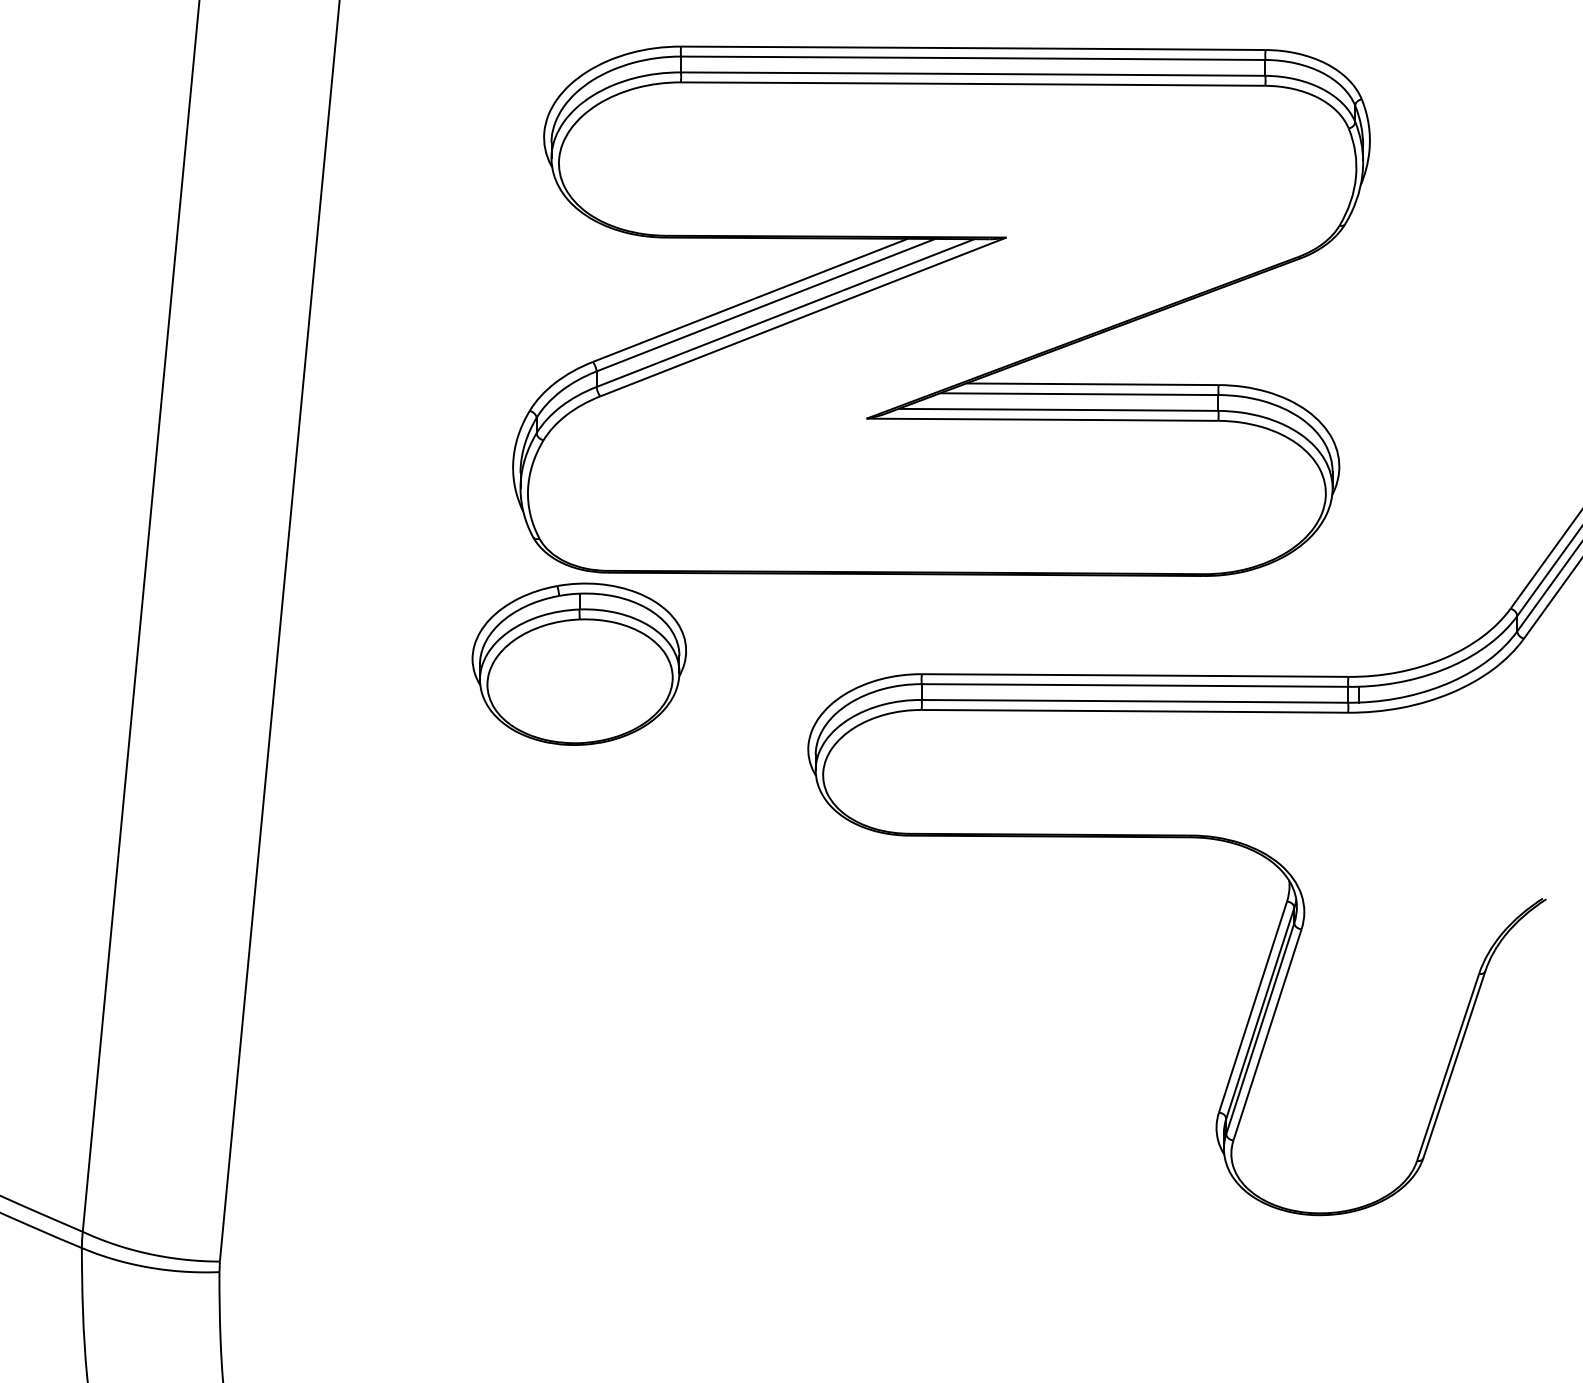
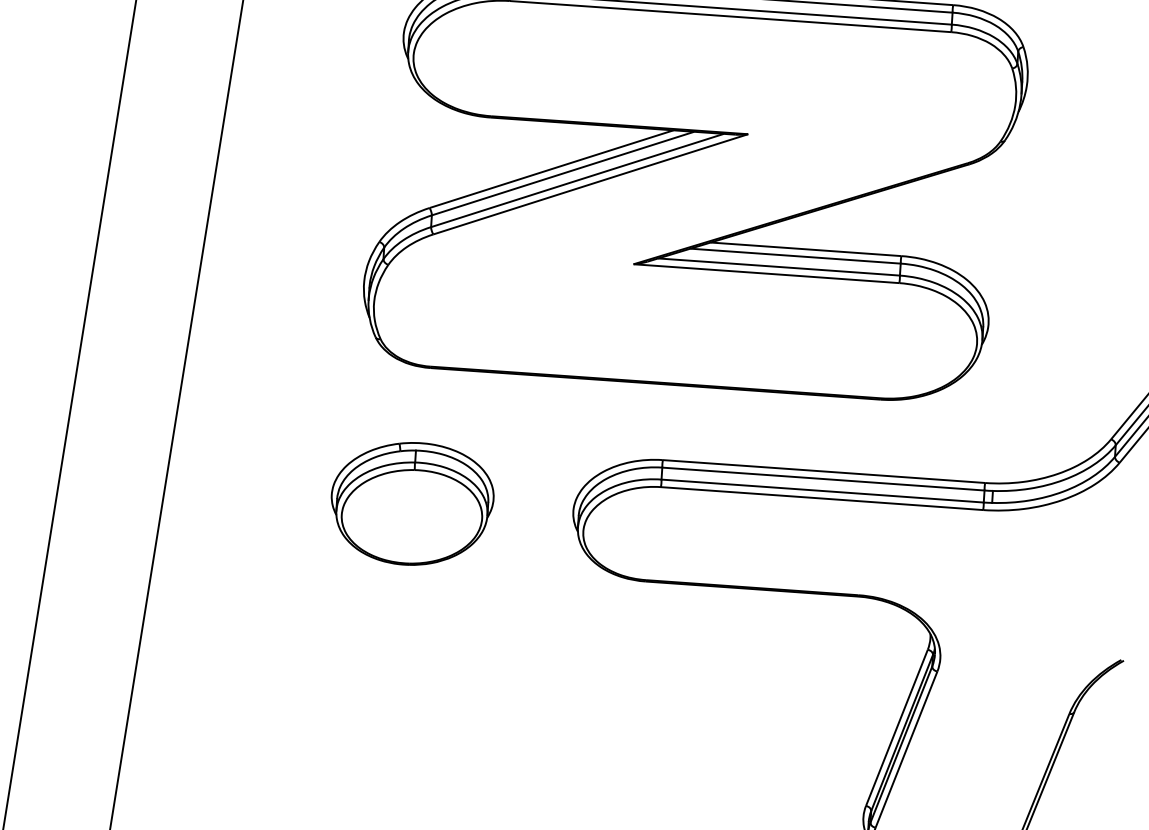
part: (578, 663) -> (411, 503), moved

